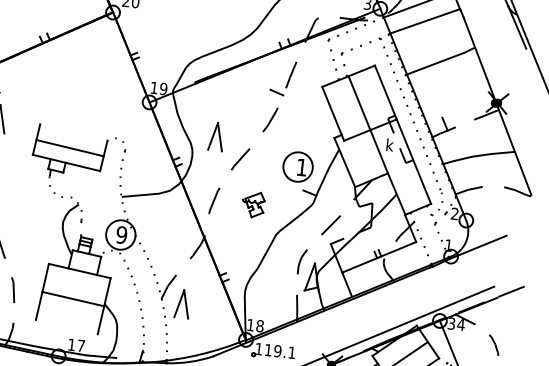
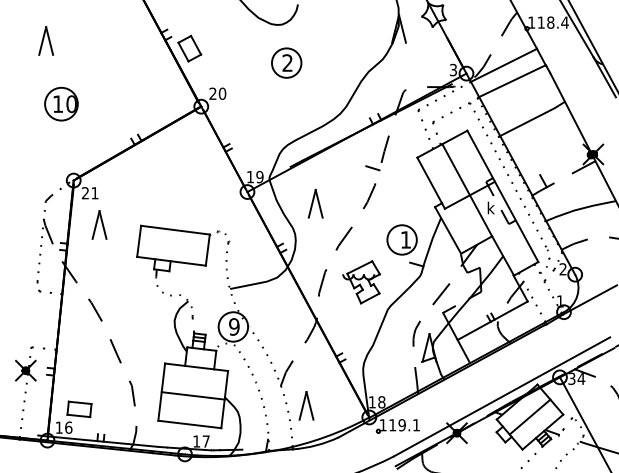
part: (216, 136) -> (315, 203), moved
line: (70, 147) -> (175, 229), moved
part: (253, 204) -> (361, 282), size x1.67
part: (182, 303) -> (306, 405), moved
line: (66, 327) -> (189, 424), added

